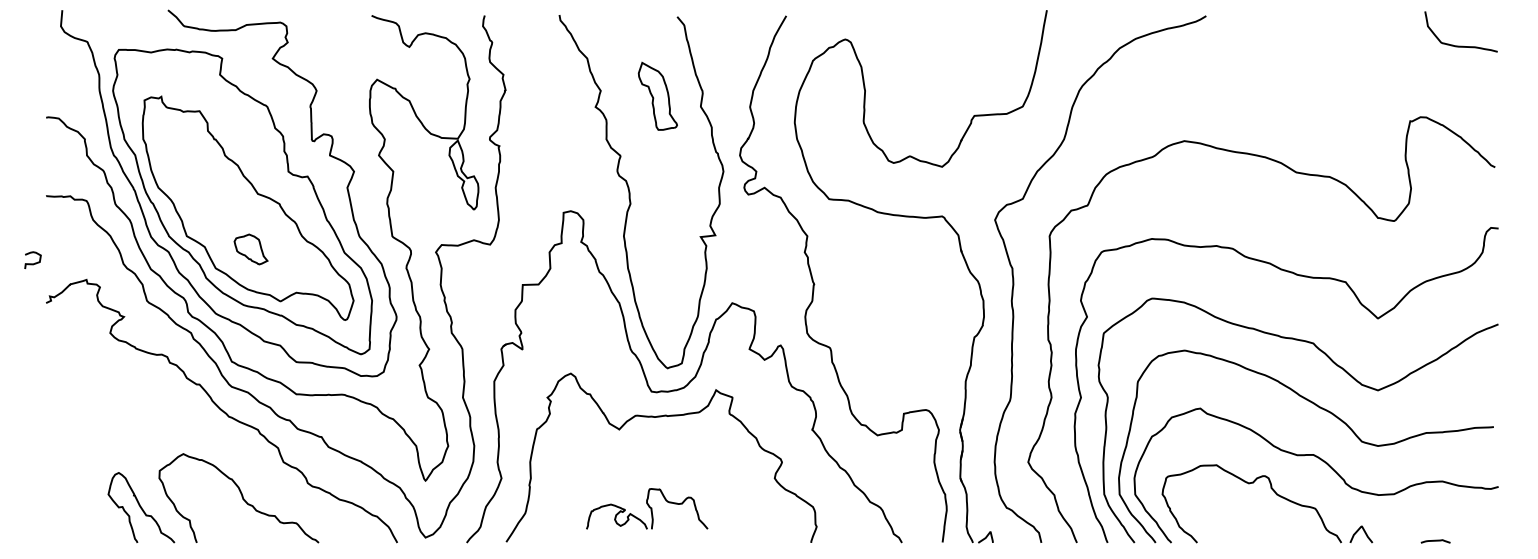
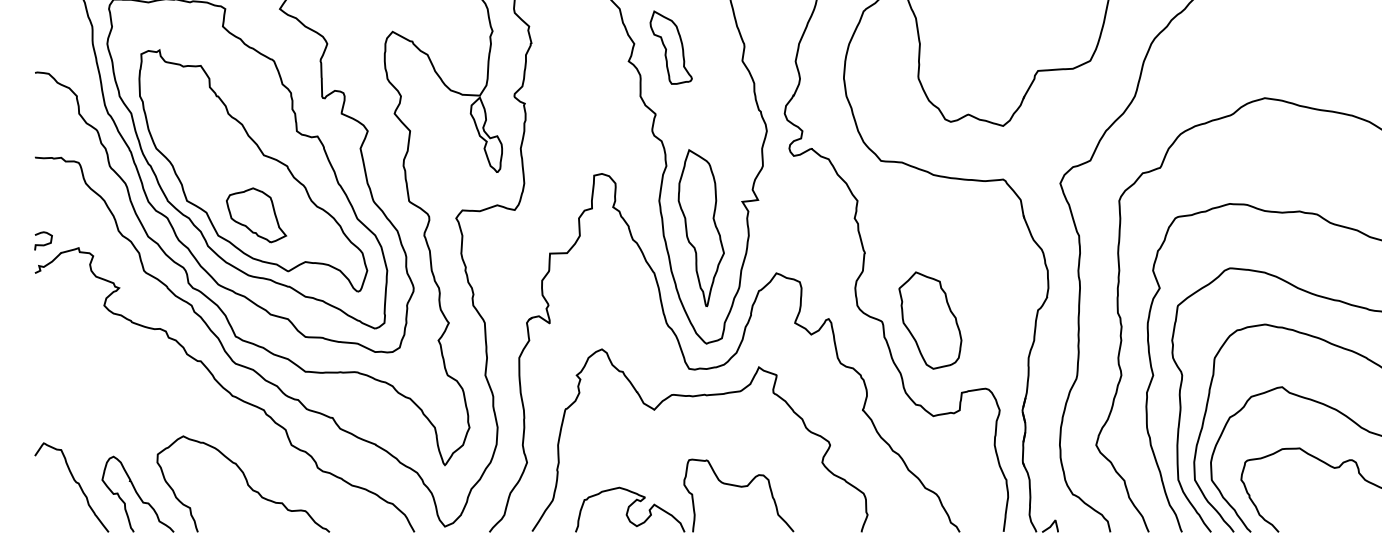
part: (657, 95) -> (670, 46), moved
part: (250, 249) -> (255, 215), size x1.67
part: (662, 261) -> (701, 228), added
curve: (32, 263) -> (42, 244), moved
part: (874, 346) -> (930, 320), added
curve: (83, 497) -> (75, 483), added
part: (646, 508) -> (683, 495), size x1.67

